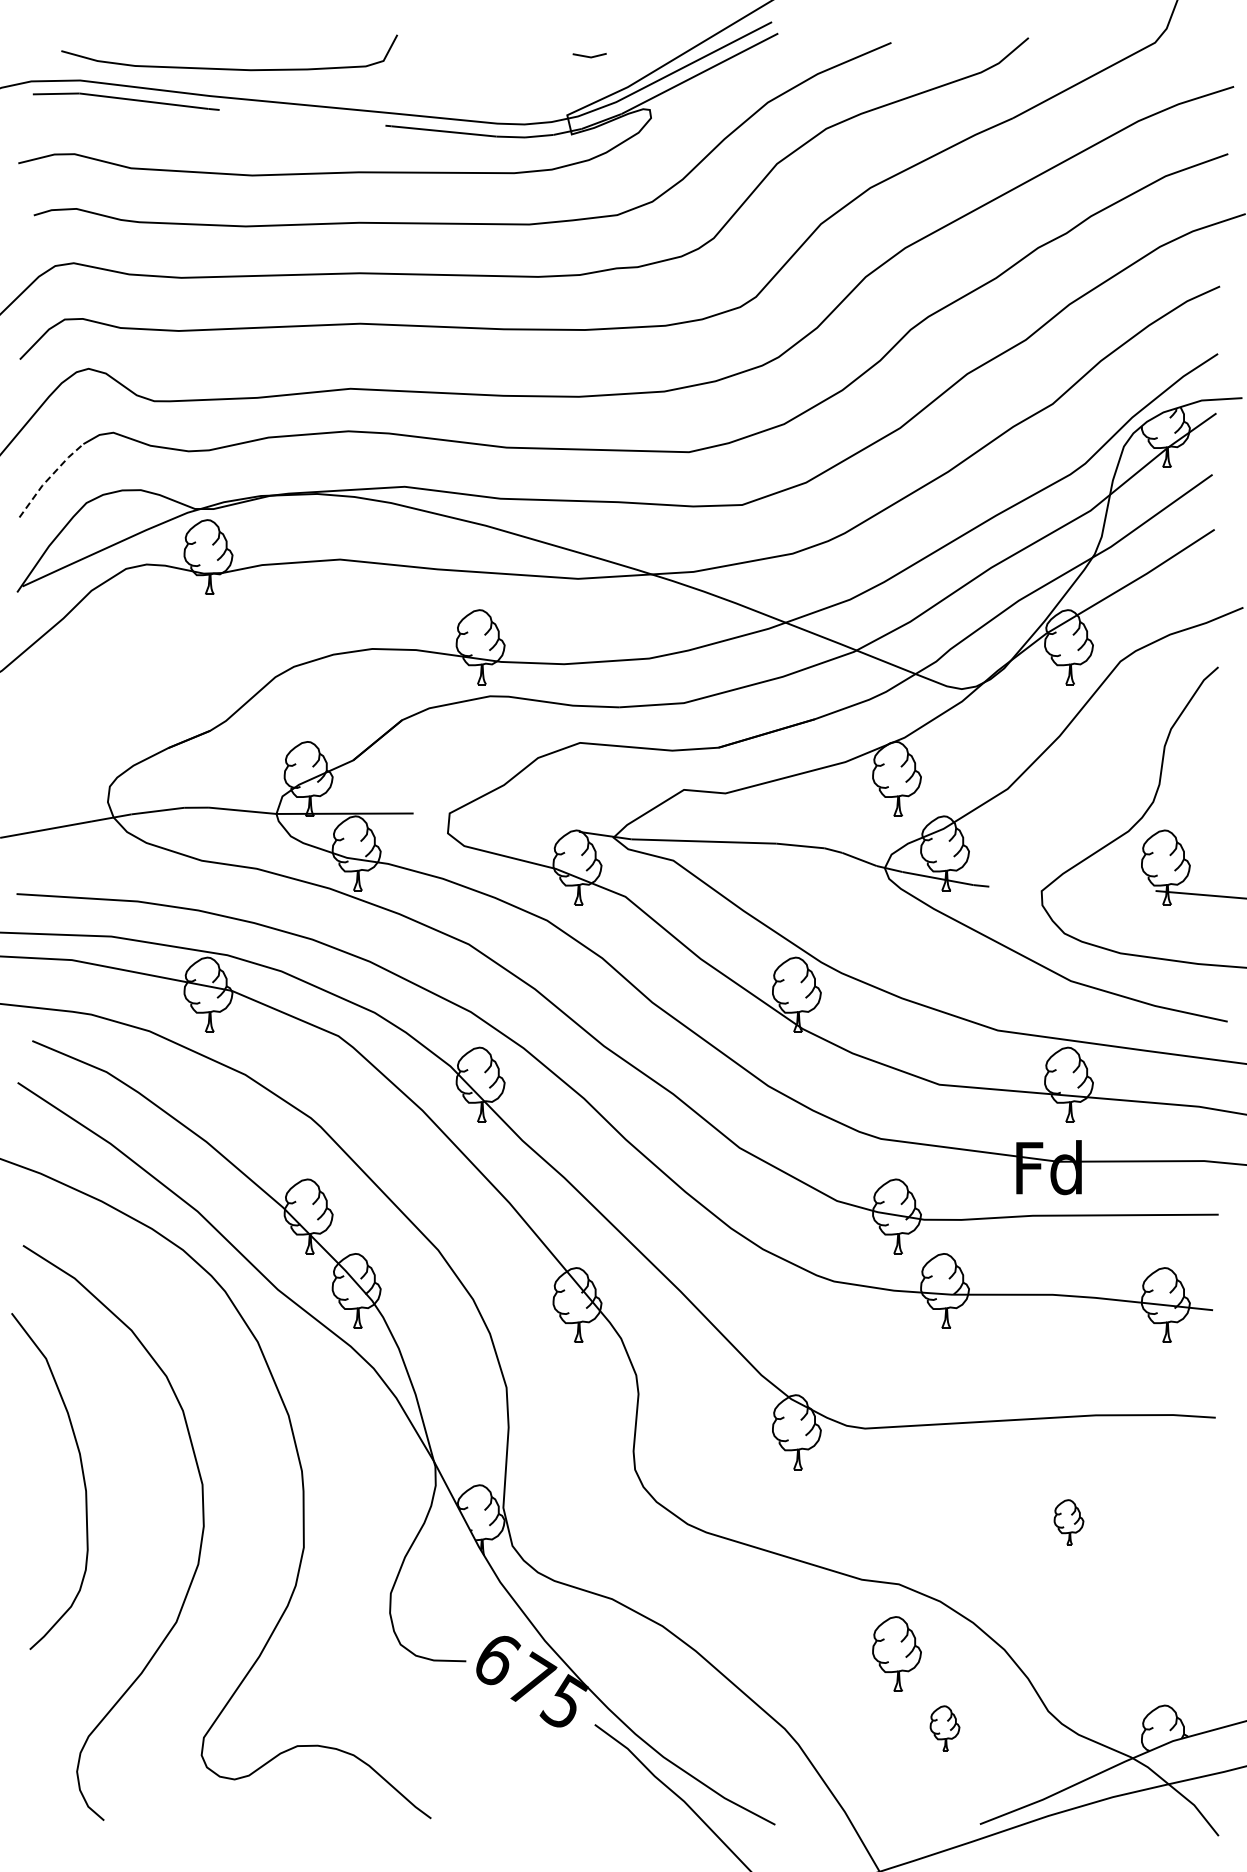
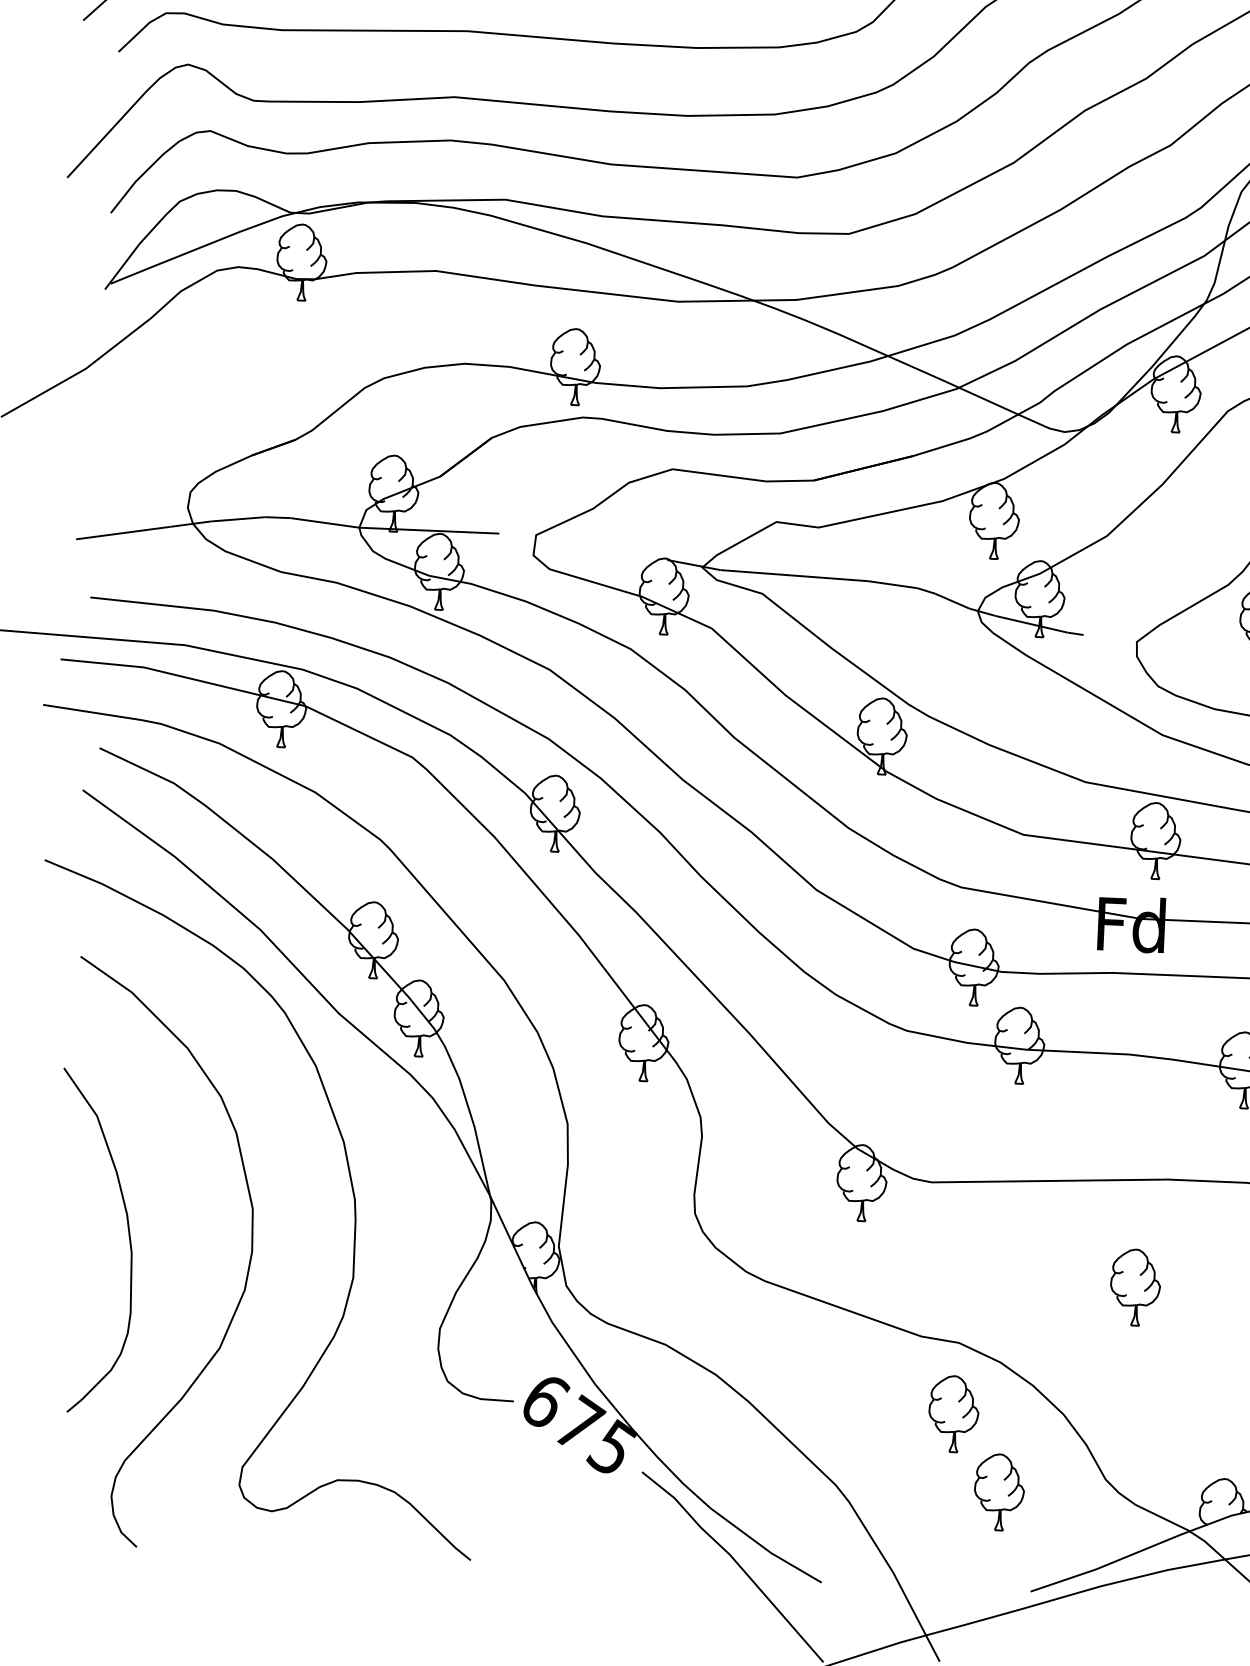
line: (49, 478) -> (143, 174), dashed -> solid
curve: (82, 1476) -> (128, 1237), moved
part: (1068, 1522) -> (1134, 1287), size x1.67
part: (944, 1728) -> (998, 1492), size x1.67

